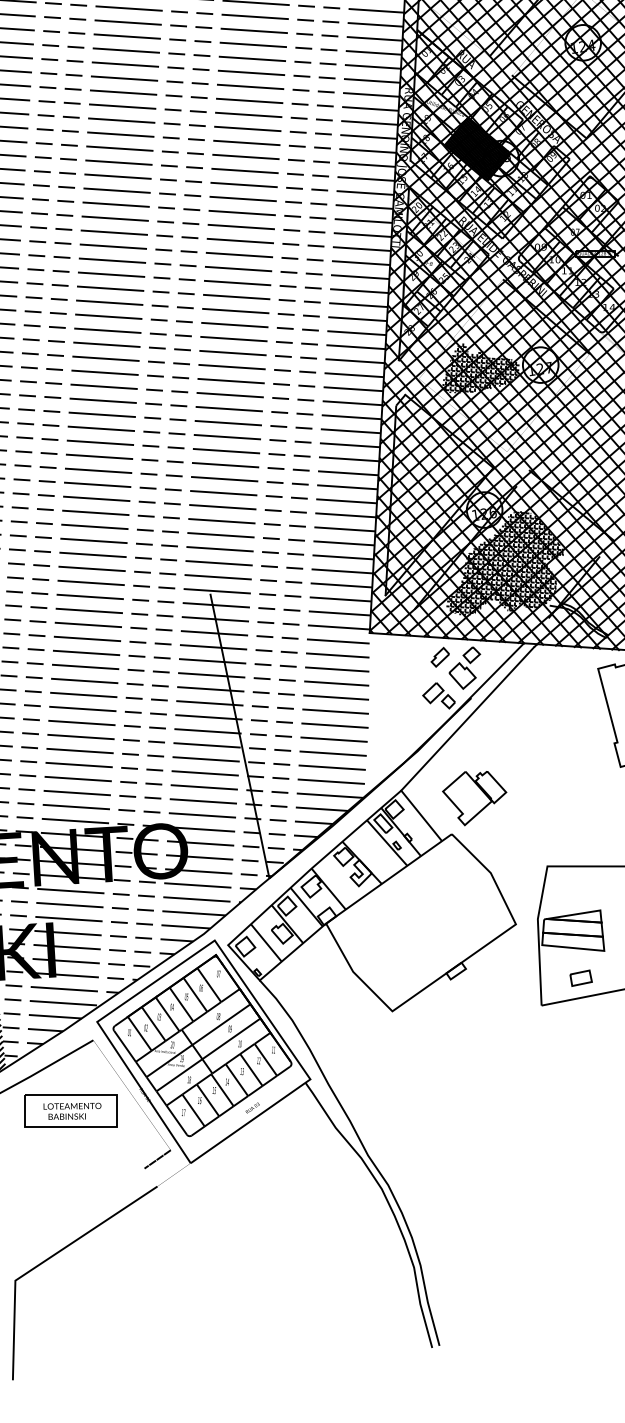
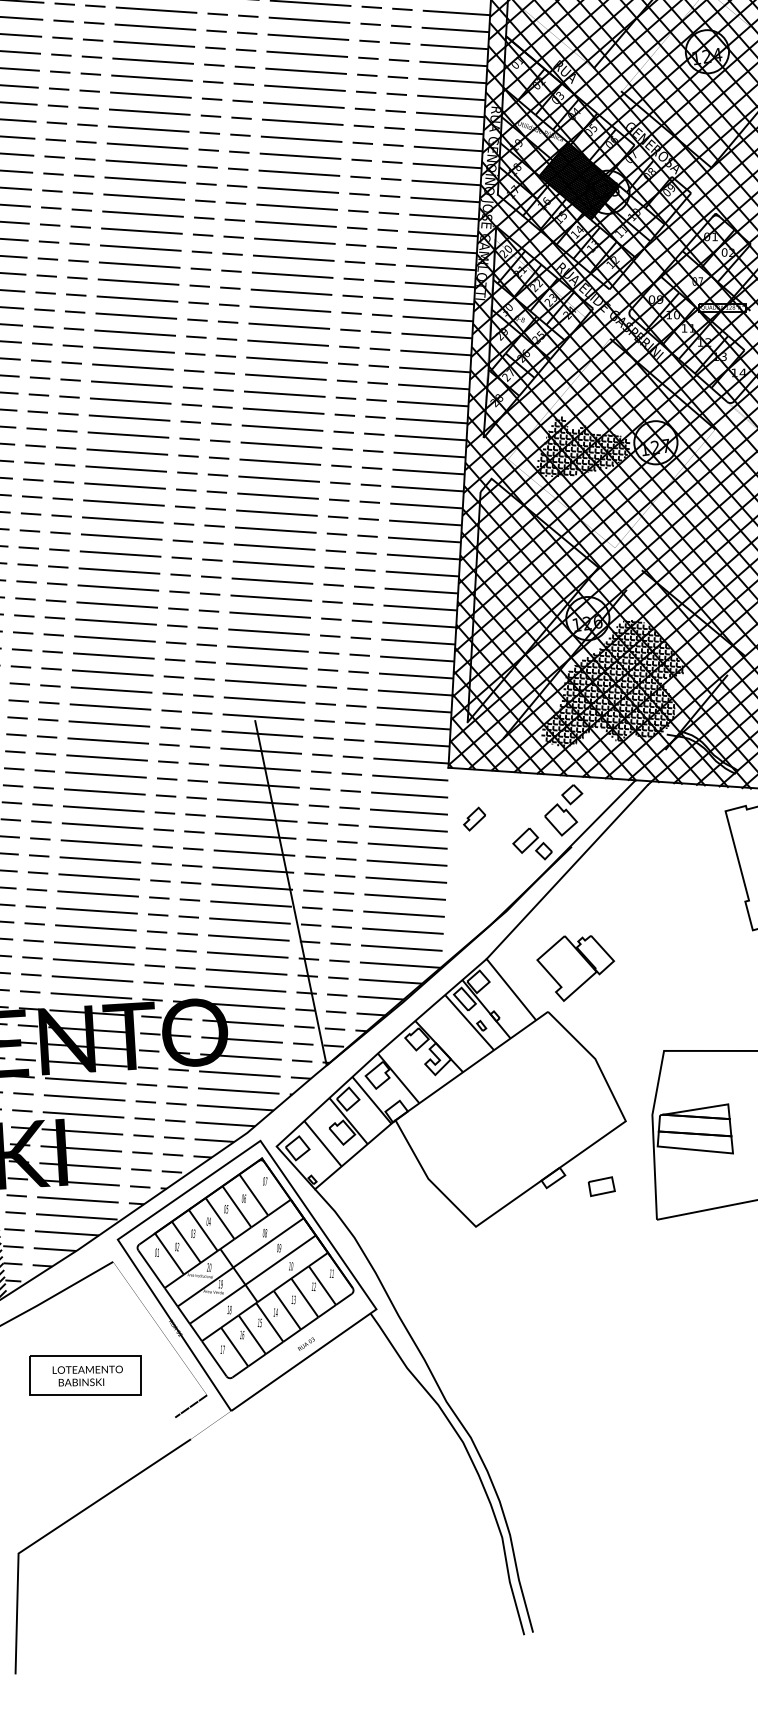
part: (439, 656) -> (473, 818), moved
part: (580, 977) -> (601, 1185), moved
part: (70, 1110) -> (85, 1374), moved

